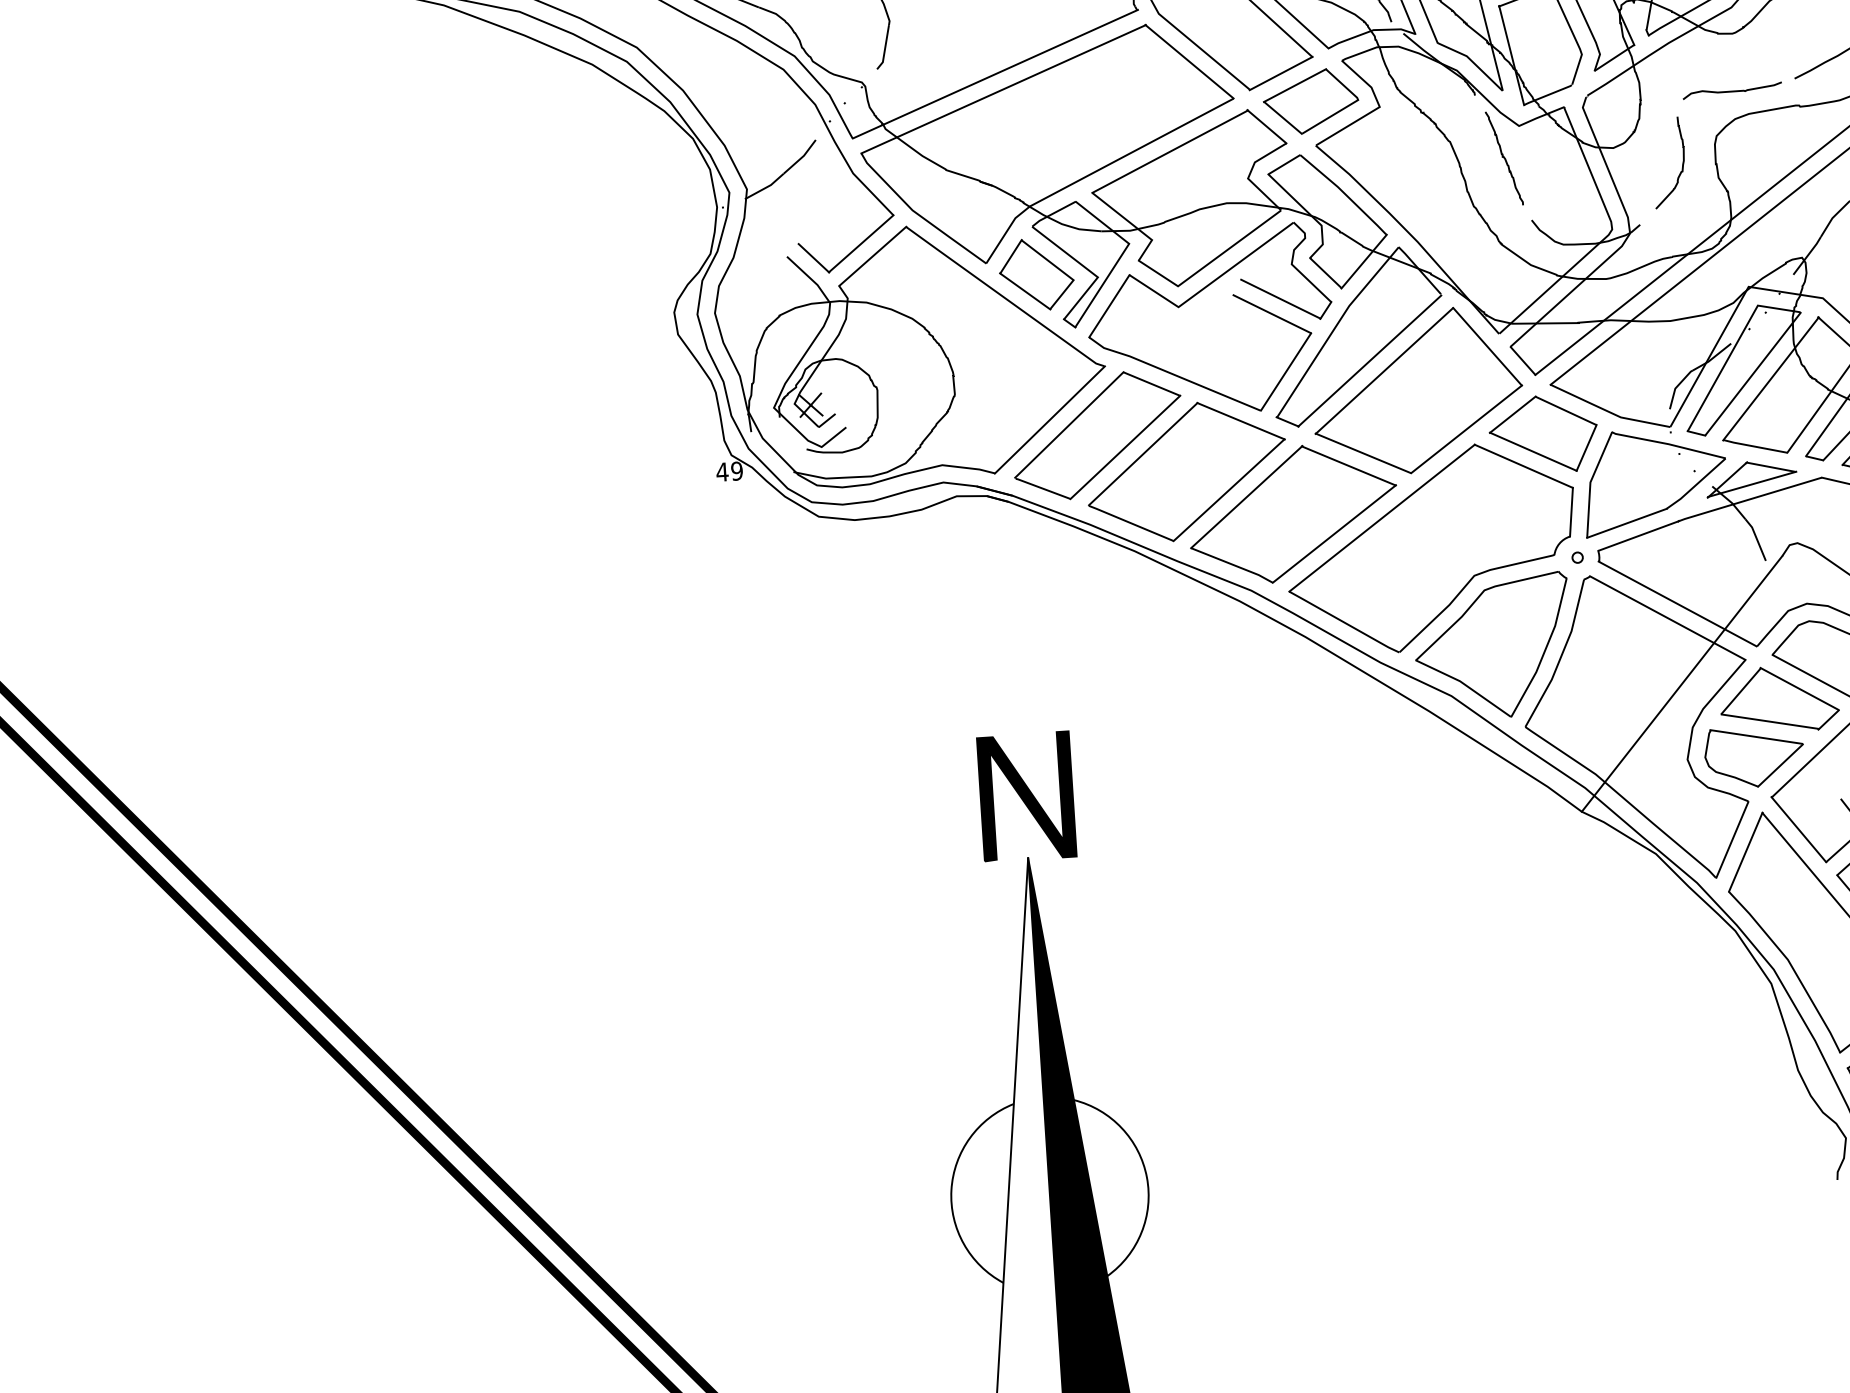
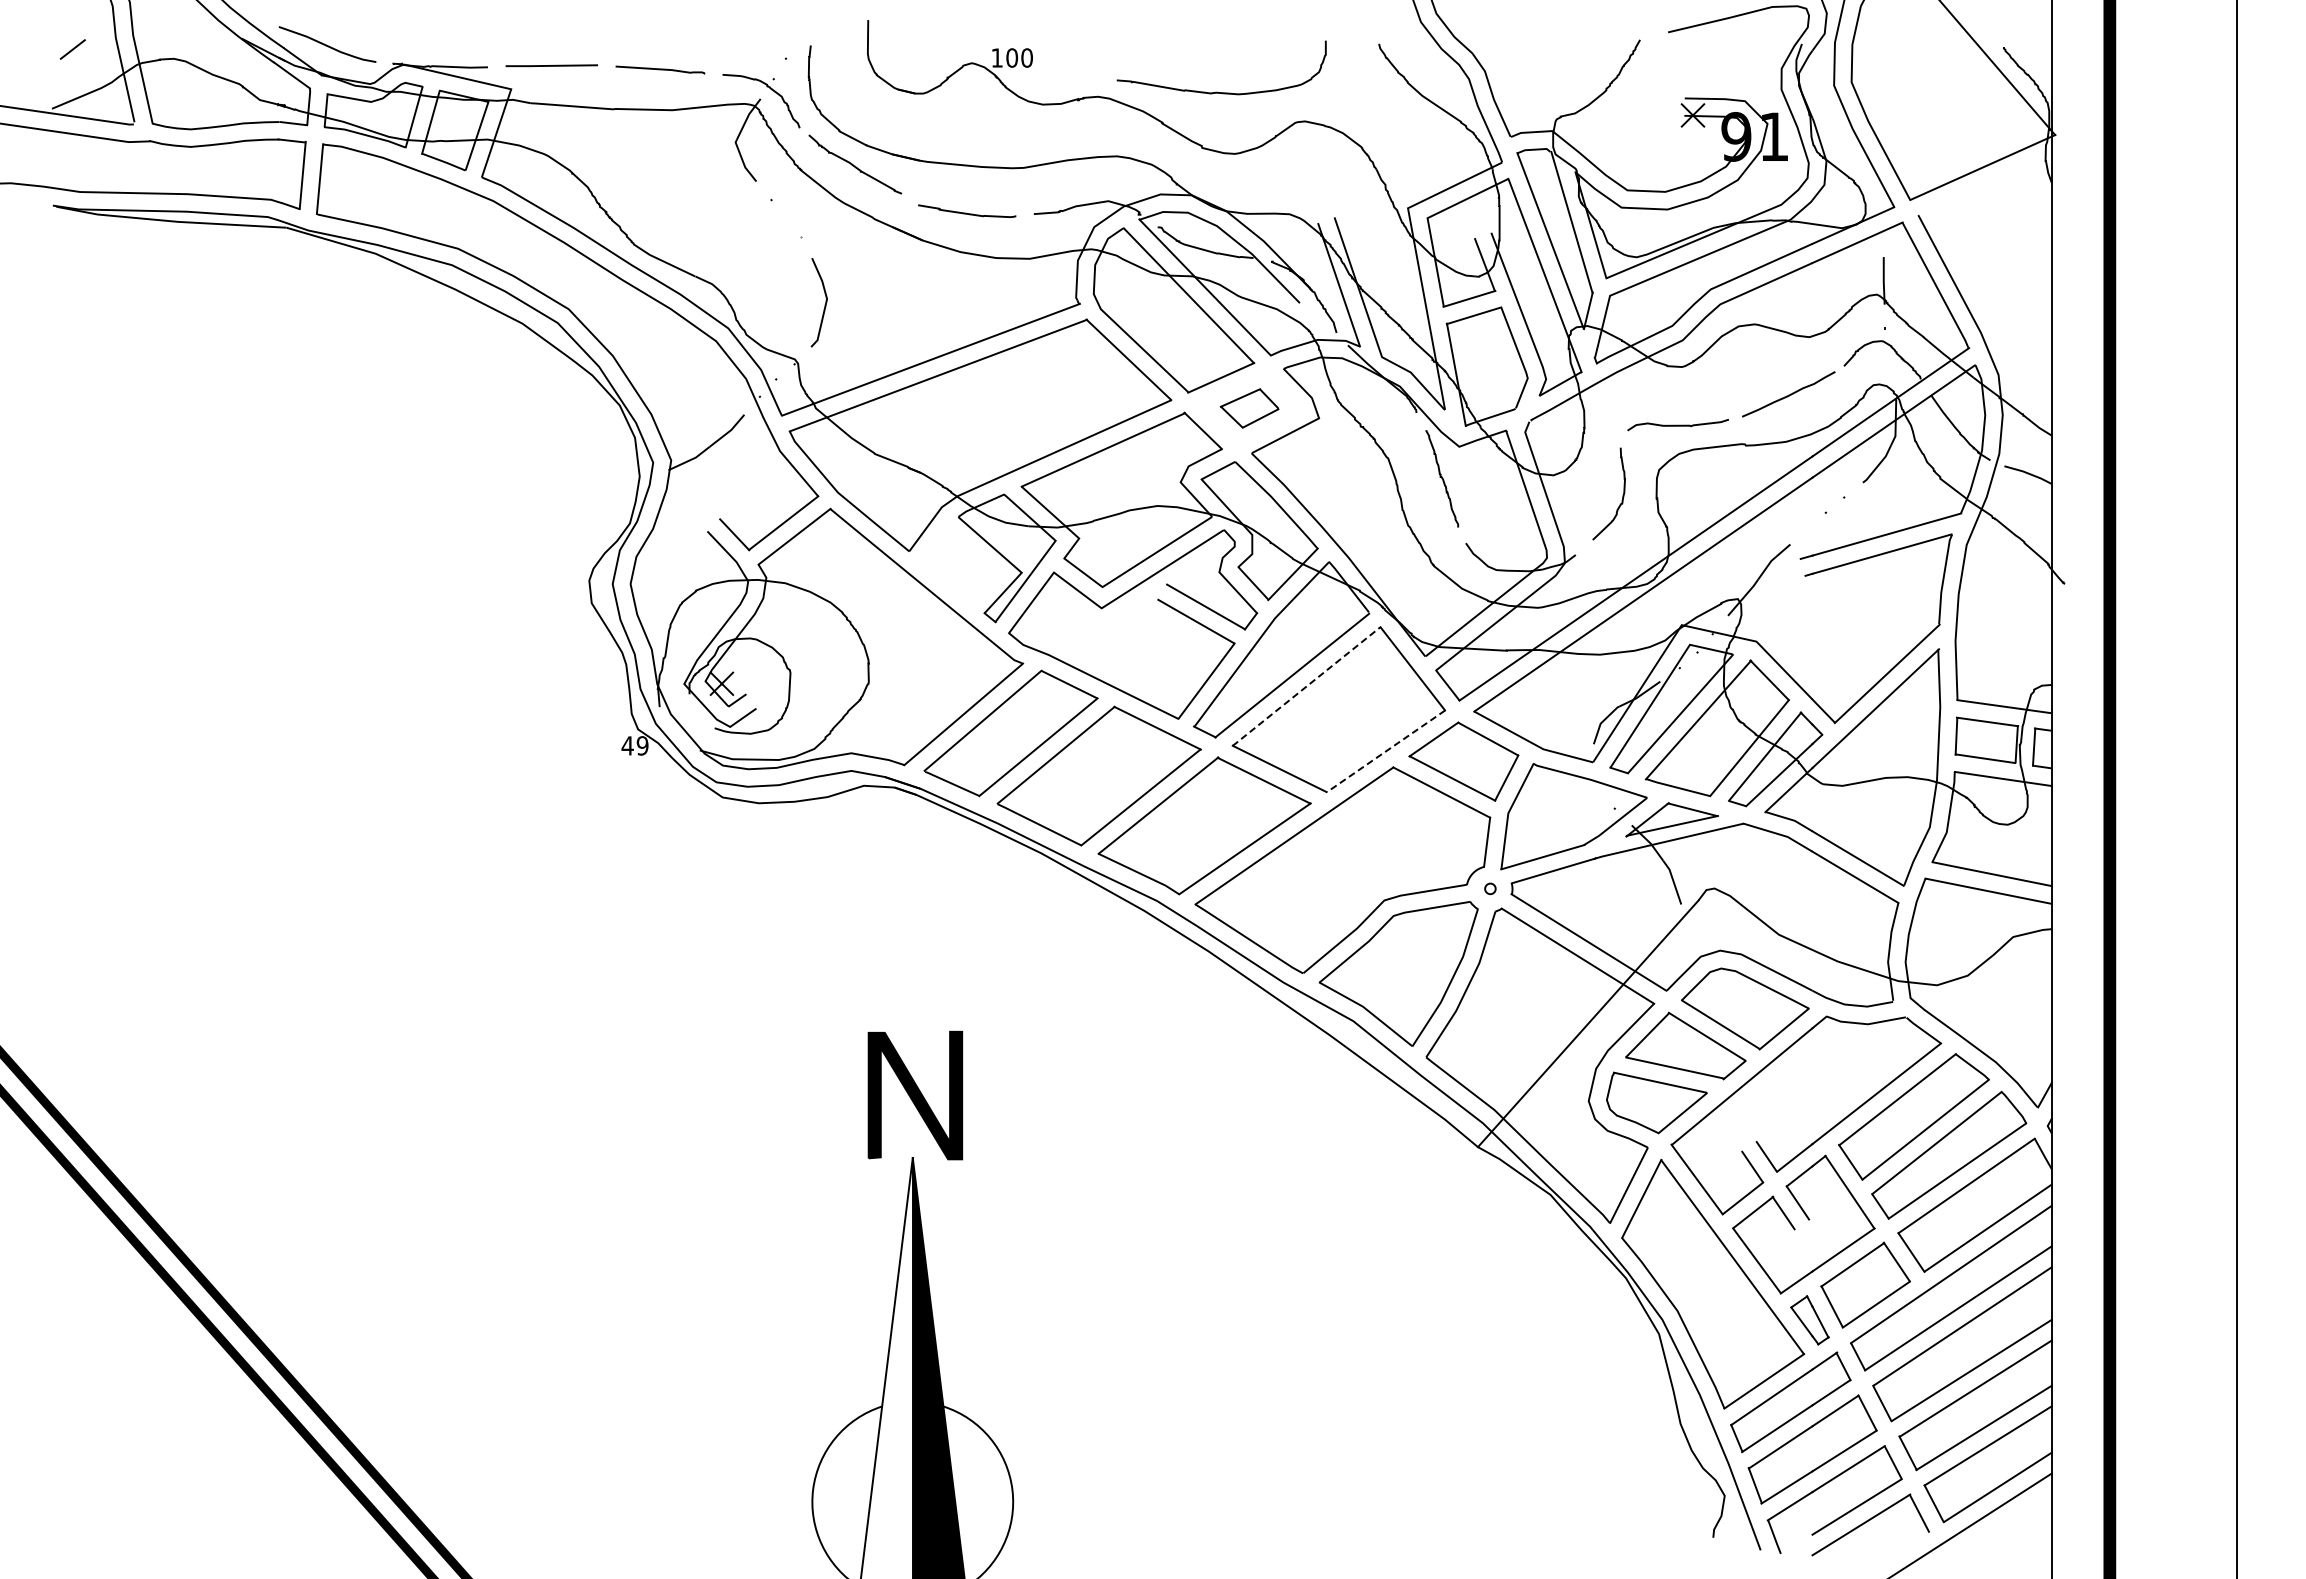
part: (1310, 101) -> (1249, 408), size x0.6
part: (1036, 274) -> (959, 565), removed
line: (1384, 370) -> (1306, 686), solid -> dashed
line: (1467, 429) -> (1386, 751), solid -> dashed

